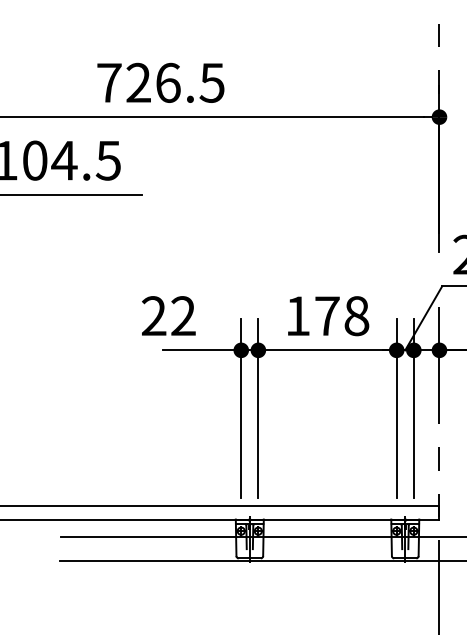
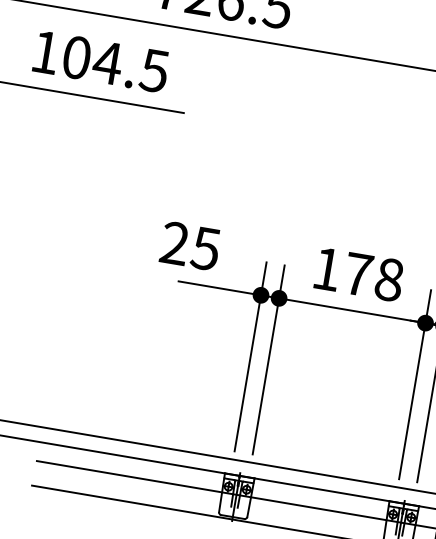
text: (182, 316) -> (204, 248), 22 -> 25

